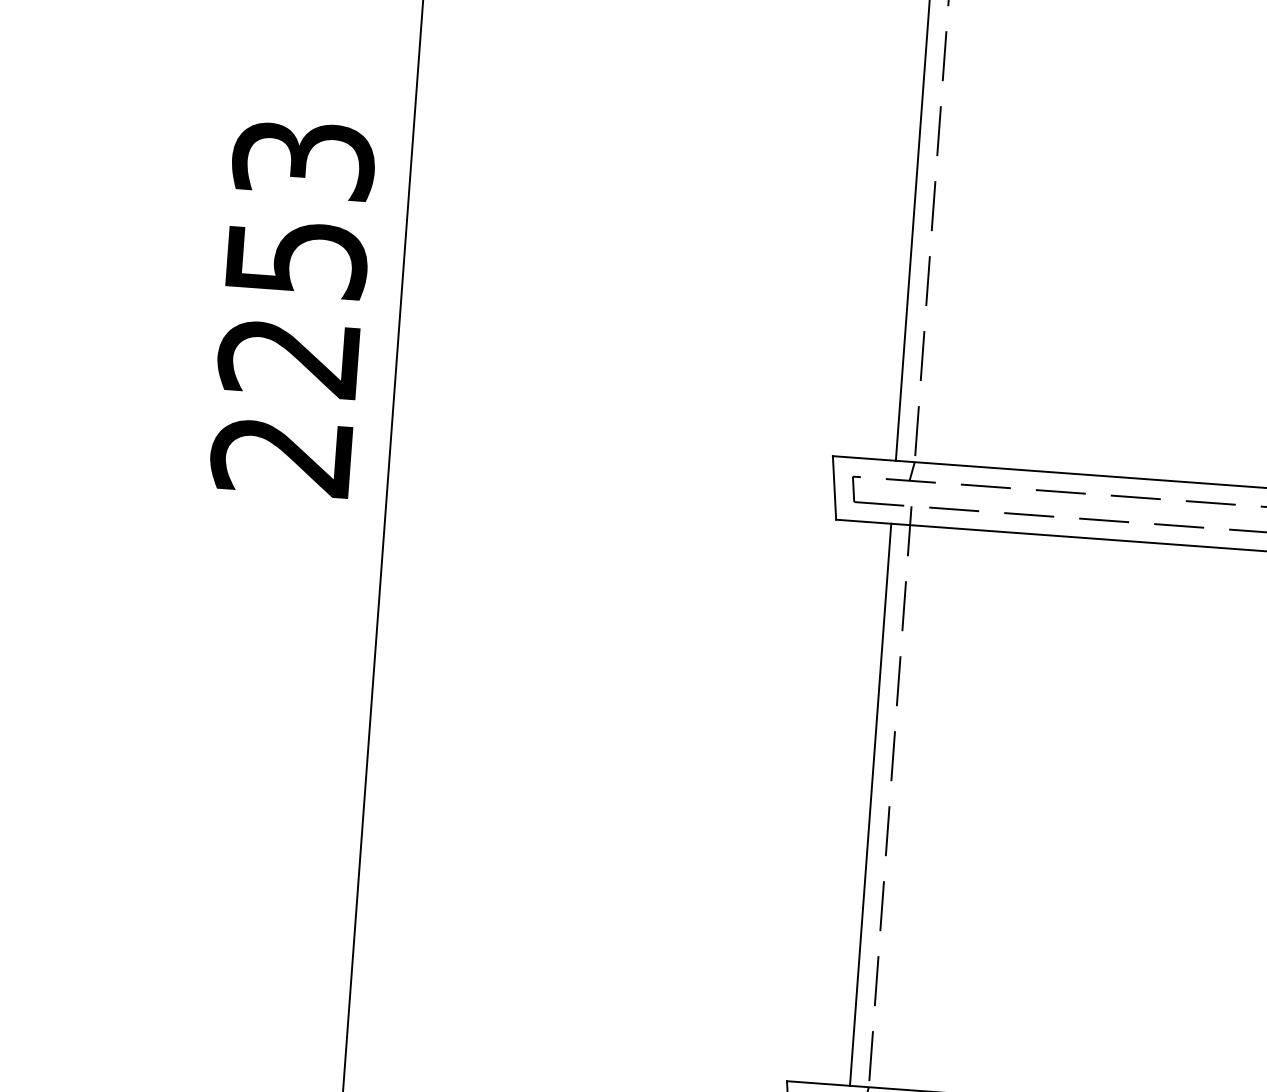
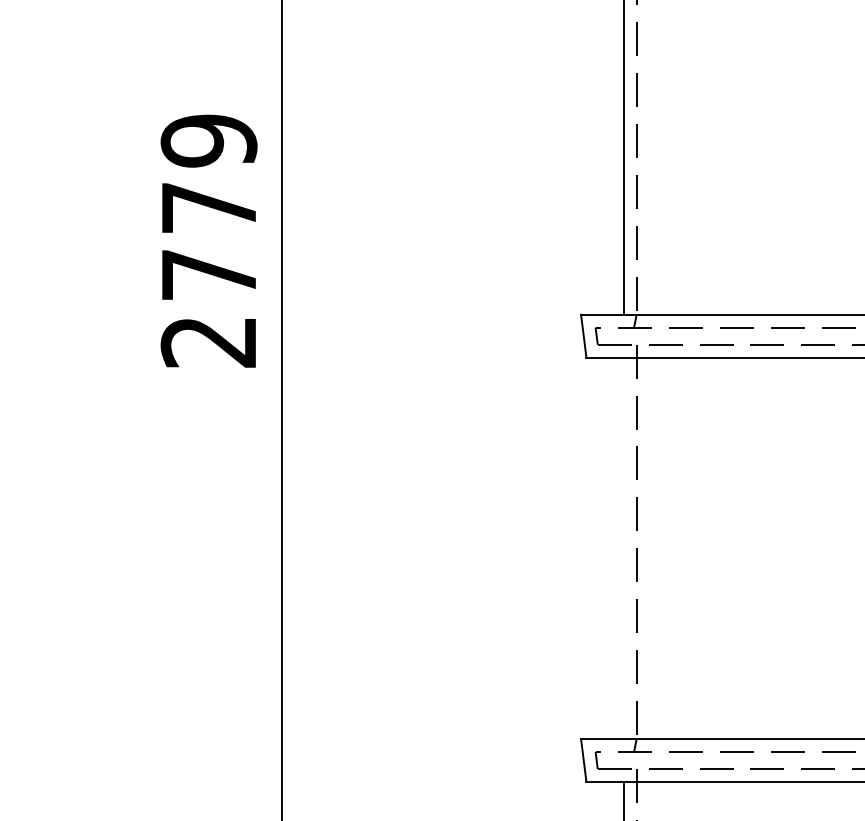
text: (295, 257) -> (208, 207), 2253 -> 2779
line: (870, 805) -> (623, 548), removed

